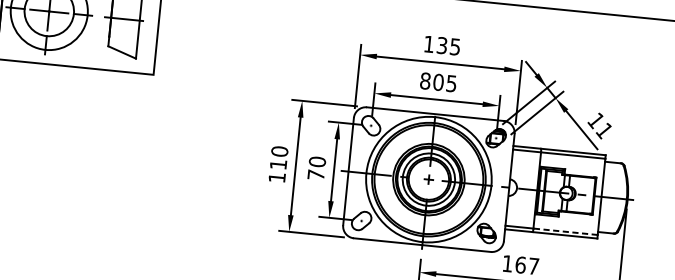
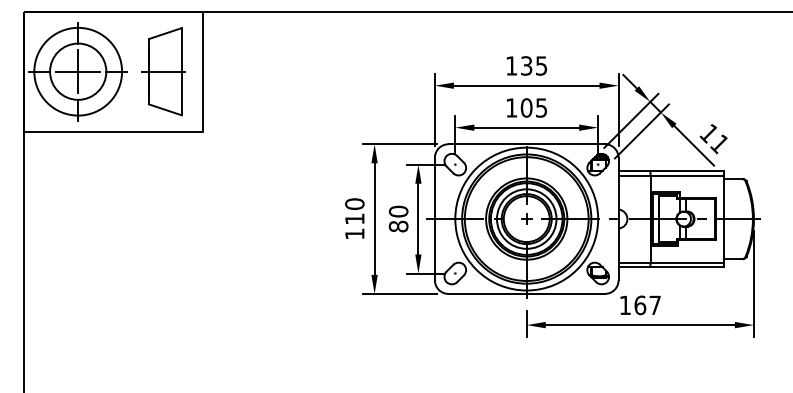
text: (425, 80) -> (511, 107), 805 -> 105
text: (316, 174) -> (398, 226), 70 -> 80
line: (565, 231) -> (687, 262), dashed -> solid

